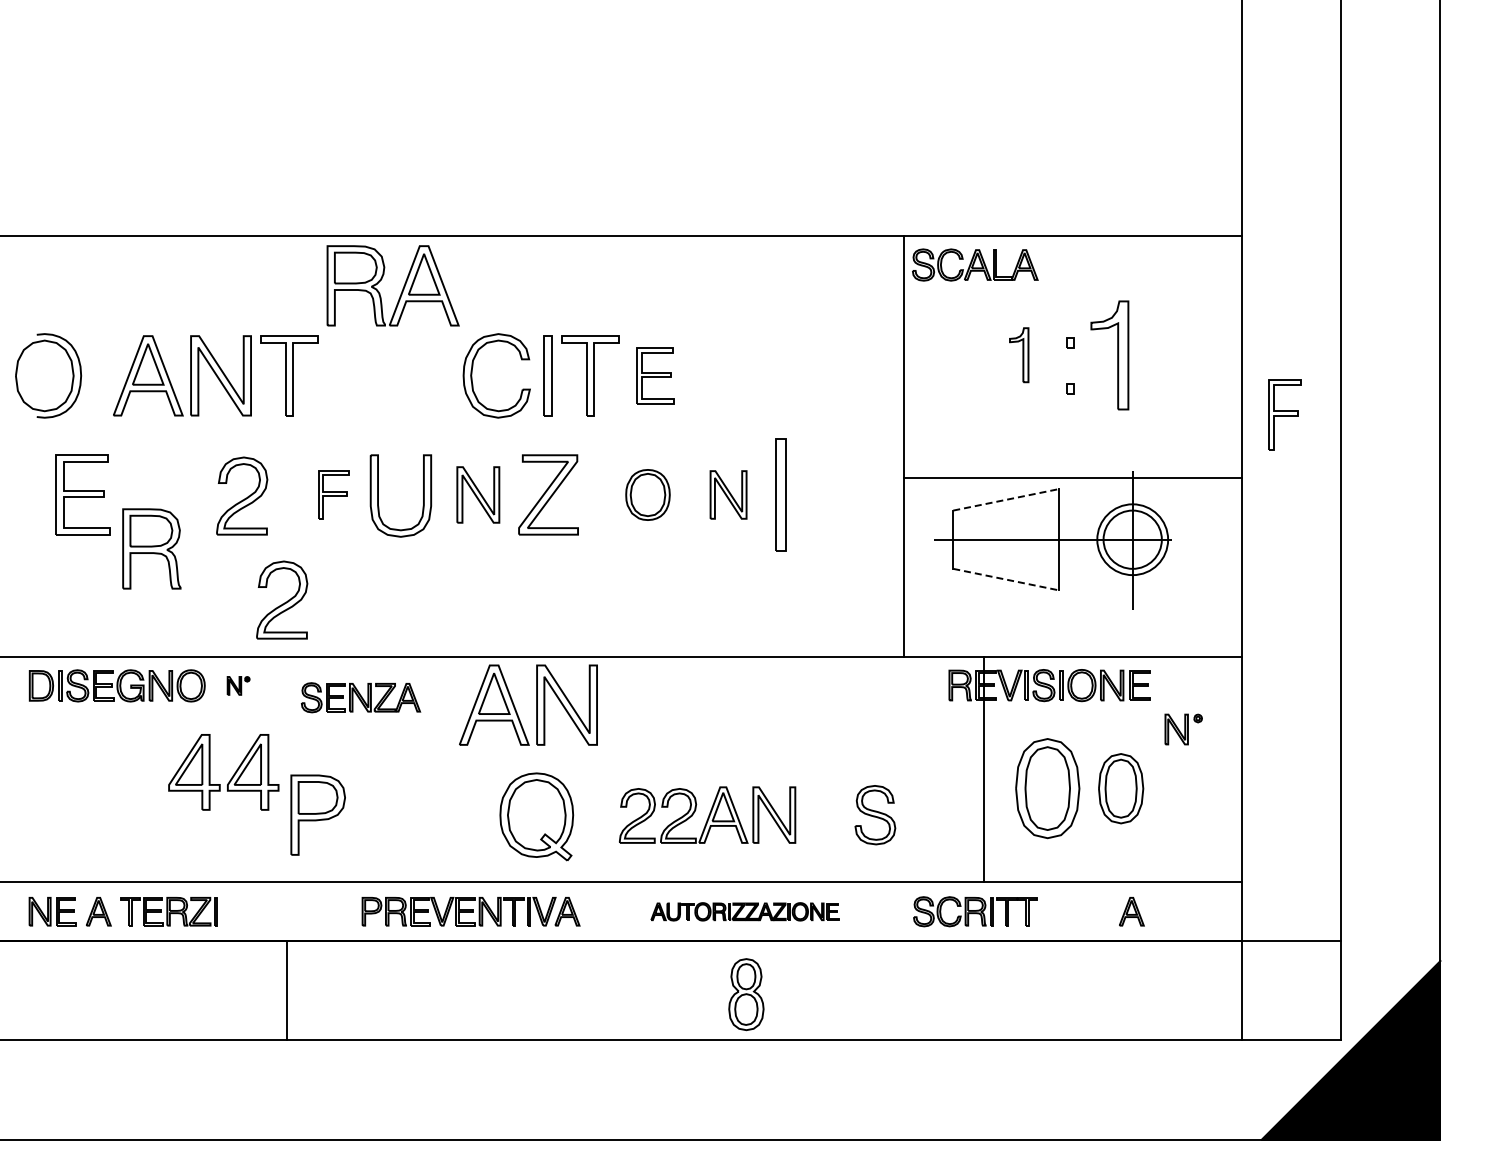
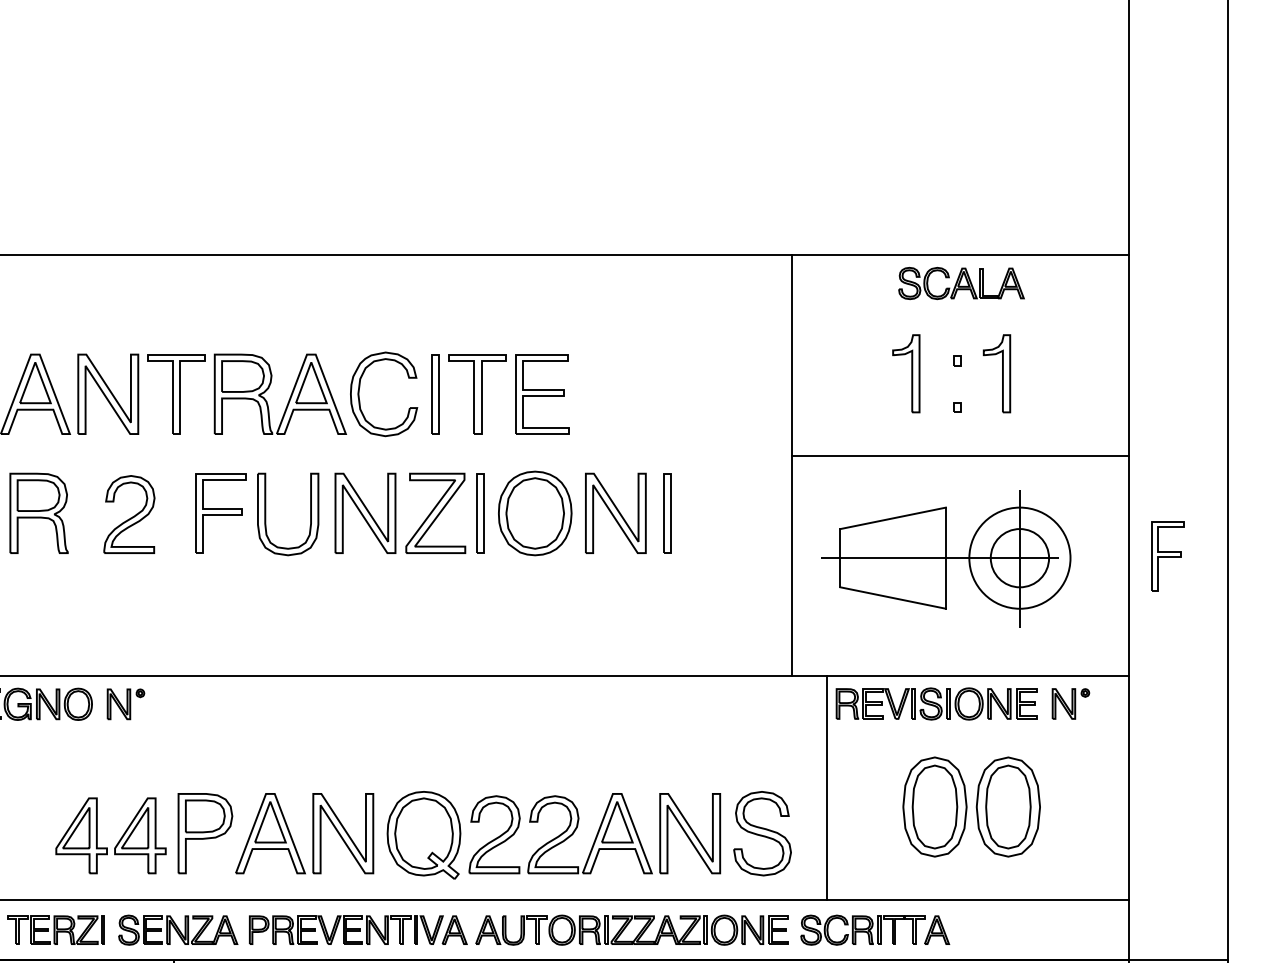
part: (975, 264) -> (961, 282), moved
part: (402, 288) -> (289, 396), moved
part: (1019, 354) -> (906, 372), size x1.43
part: (1109, 354) -> (996, 372), size x0.71
part: (655, 375) -> (542, 393), size x1.43
part: (1284, 414) -> (1167, 555), moved
line: (1072, 478) -> (959, 455), moved
part: (333, 494) -> (220, 512), size x1.67
part: (478, 494) -> (365, 512), size x1.43
part: (592, 494) -> (479, 512), added
part: (647, 494) -> (534, 512), size x1.67
part: (728, 494) -> (615, 512), size x1.67
part: (780, 494) -> (667, 512), size x0.71
line: (1005, 499) -> (892, 517), dashed -> solid
circle: (1132, 539) -> (1019, 557), size x1.43
part: (151, 548) -> (38, 512), moved
line: (1005, 579) -> (892, 597), dashed -> solid
part: (282, 599) -> (169, 617), removed
part: (238, 685) -> (125, 703), size x1.67
part: (361, 697) -> (178, 929), moved
part: (536, 704) -> (312, 832), moved
part: (1183, 729) -> (1070, 703), moved
line: (984, 769) -> (827, 787), moved
part: (230, 778) -> (117, 841), moved
part: (1120, 788) -> (1007, 806), size x1.43
part: (707, 814) -> (594, 832), size x1.43
part: (875, 814) -> (762, 832), size x1.43
part: (744, 911) -> (631, 929), size x1.67
part: (1131, 911) -> (936, 929), moved

